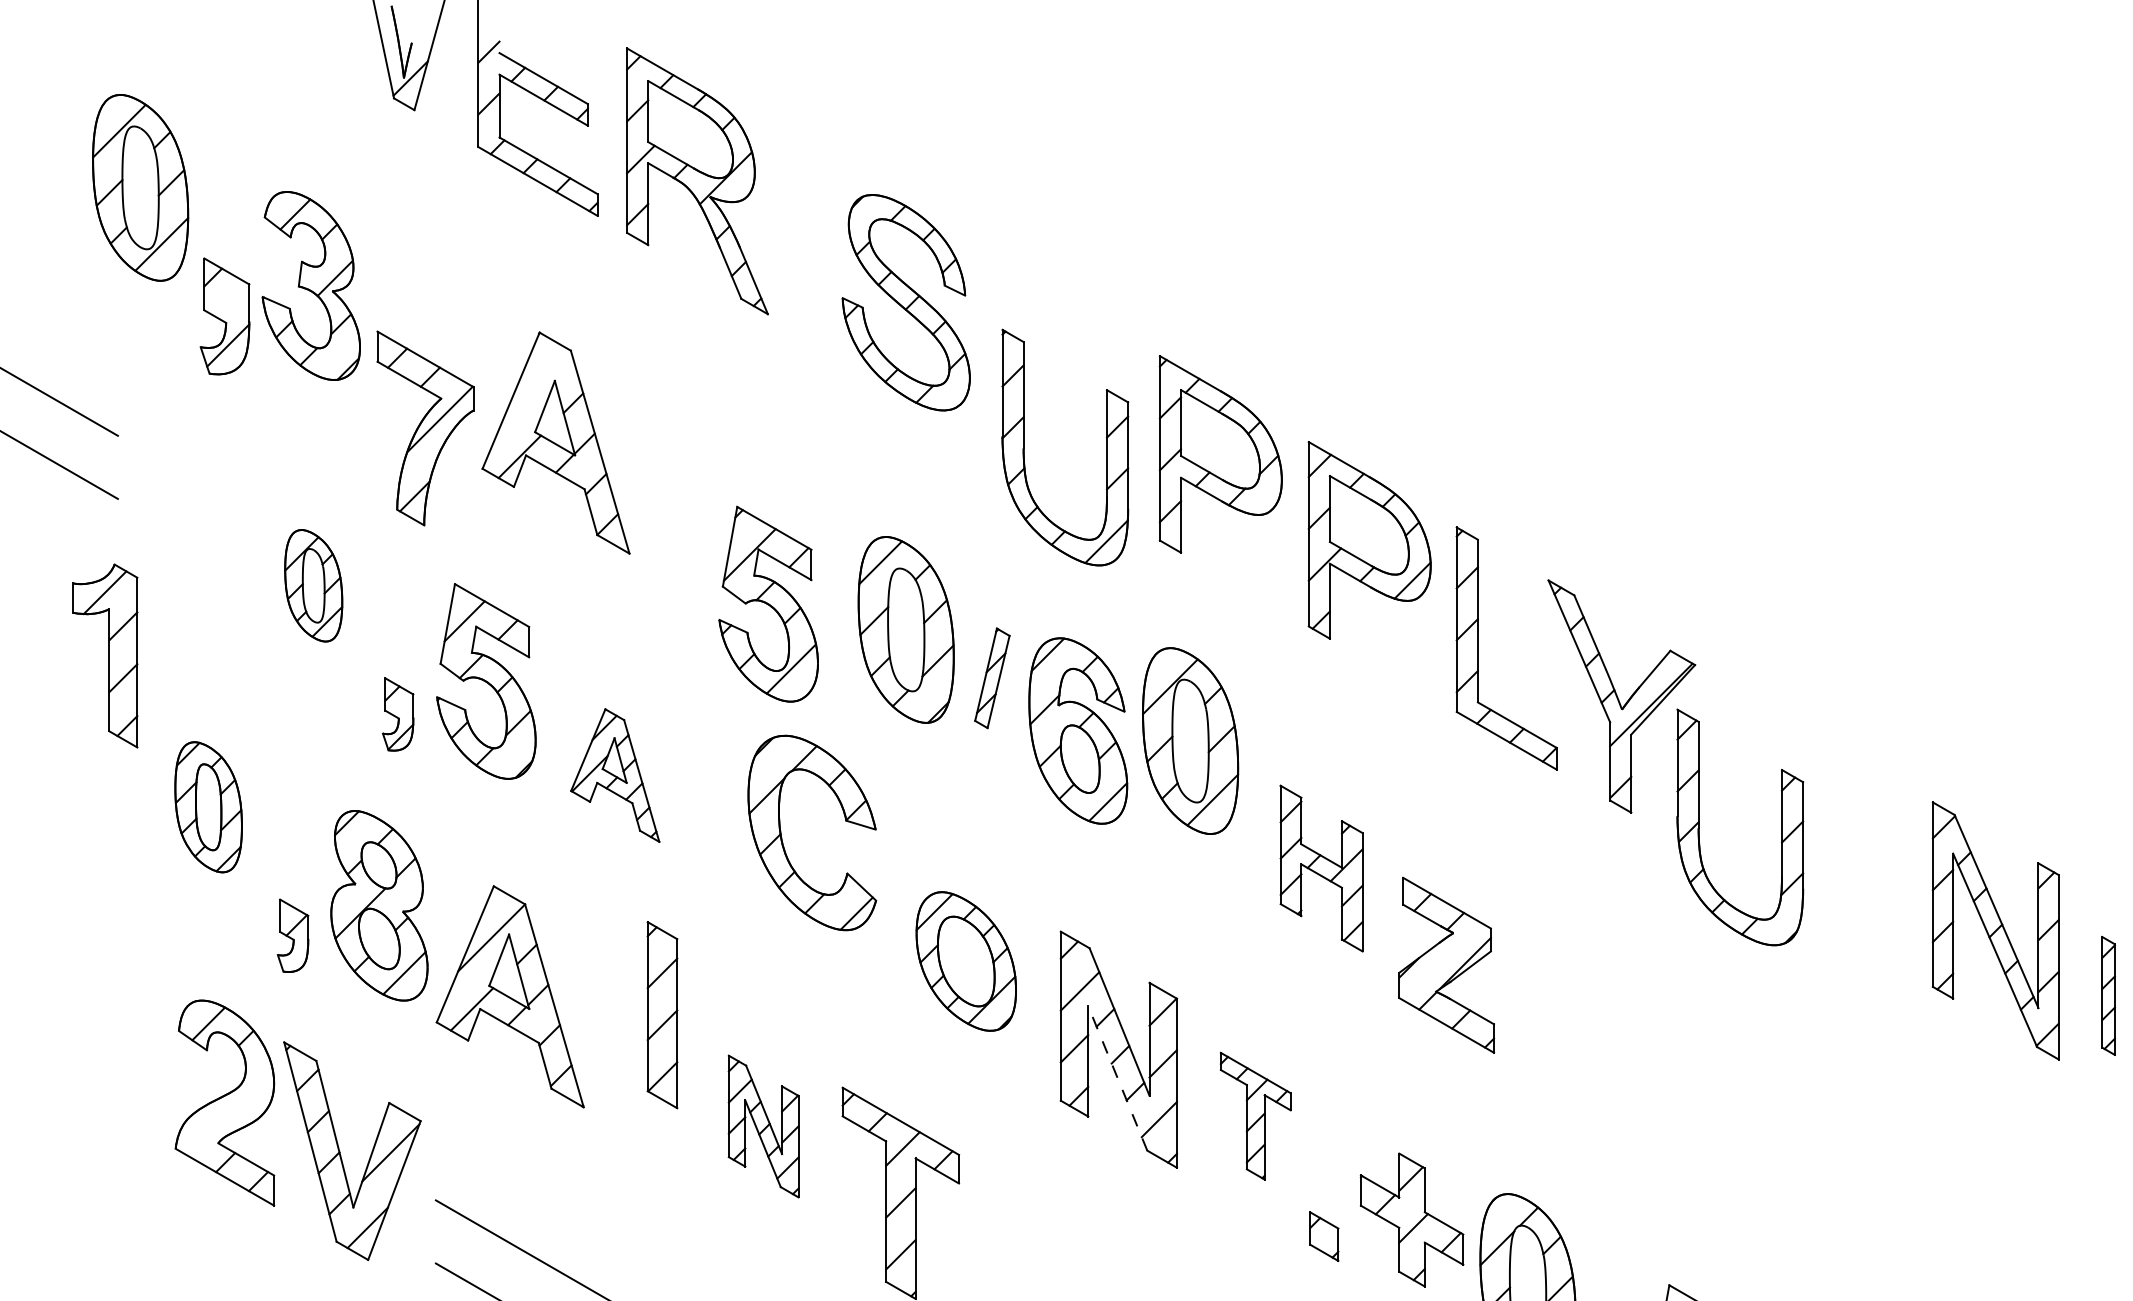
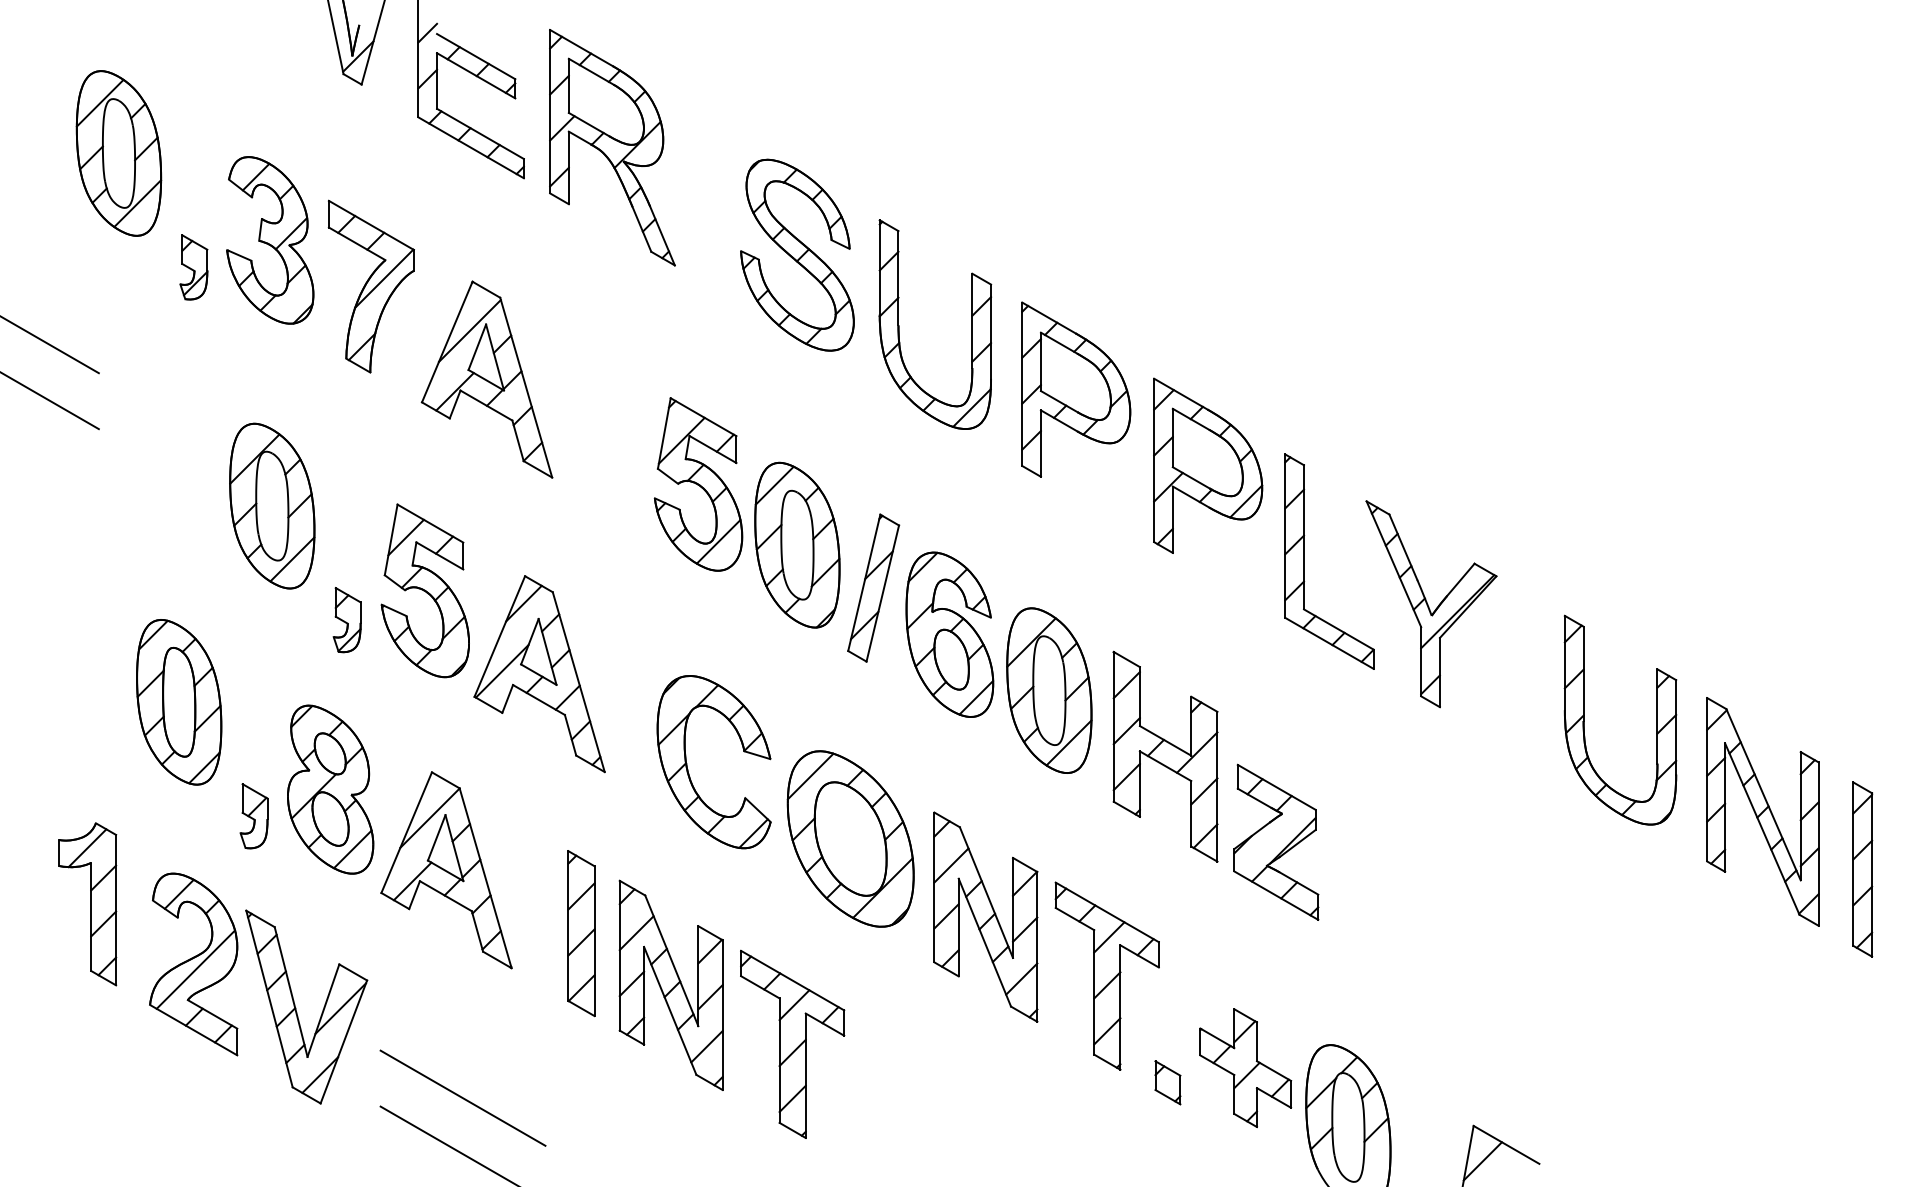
part: (224, 316) -> (193, 267), size x0.62
line: (536, 387) -> (469, 330), added
part: (424, 428) -> (370, 286), moved
part: (1106, 447) -> (971, 324), moved
part: (313, 585) -> (272, 505), size x1.67
part: (768, 604) -> (698, 484), moved
part: (105, 656) -> (87, 904), moved
part: (992, 677) -> (873, 587), size x1.67
part: (1190, 740) -> (1049, 690), moved
part: (615, 775) -> (539, 674), size x1.67
part: (208, 807) -> (179, 702), size x1.43
part: (1699, 826) -> (1584, 719), moved
part: (783, 841) -> (688, 769), moved
part: (1321, 868) -> (1165, 756), size x1.43
part: (966, 960) -> (850, 838), size x1.43
part: (2108, 995) -> (1862, 869), size x1.67
part: (662, 1015) -> (581, 933), moved
line: (1117, 1078) -> (984, 942), dashed -> solid
line: (226, 1108) -> (195, 969), added
part: (1255, 1115) -> (1106, 975), size x1.67
part: (763, 1125) -> (670, 984), size x1.67

